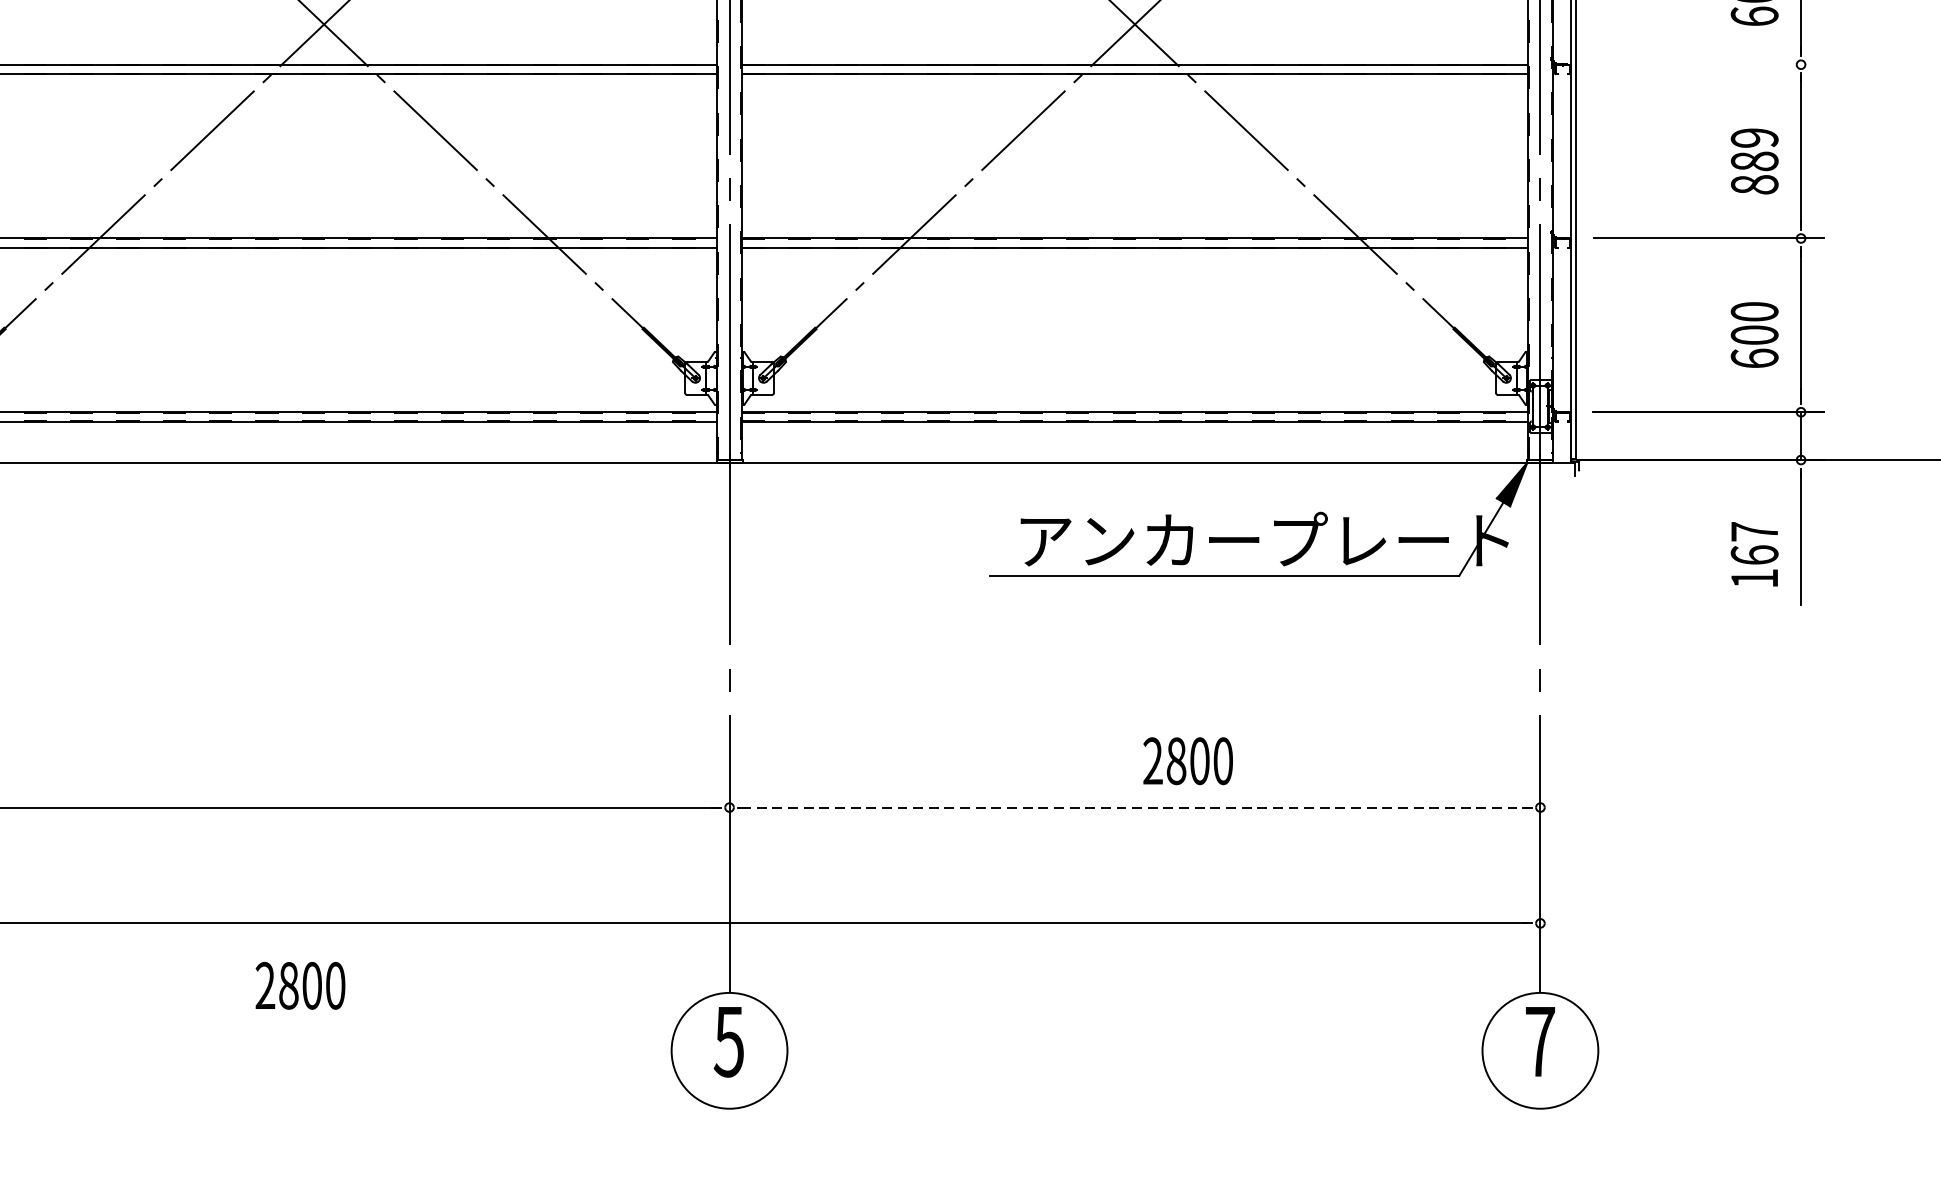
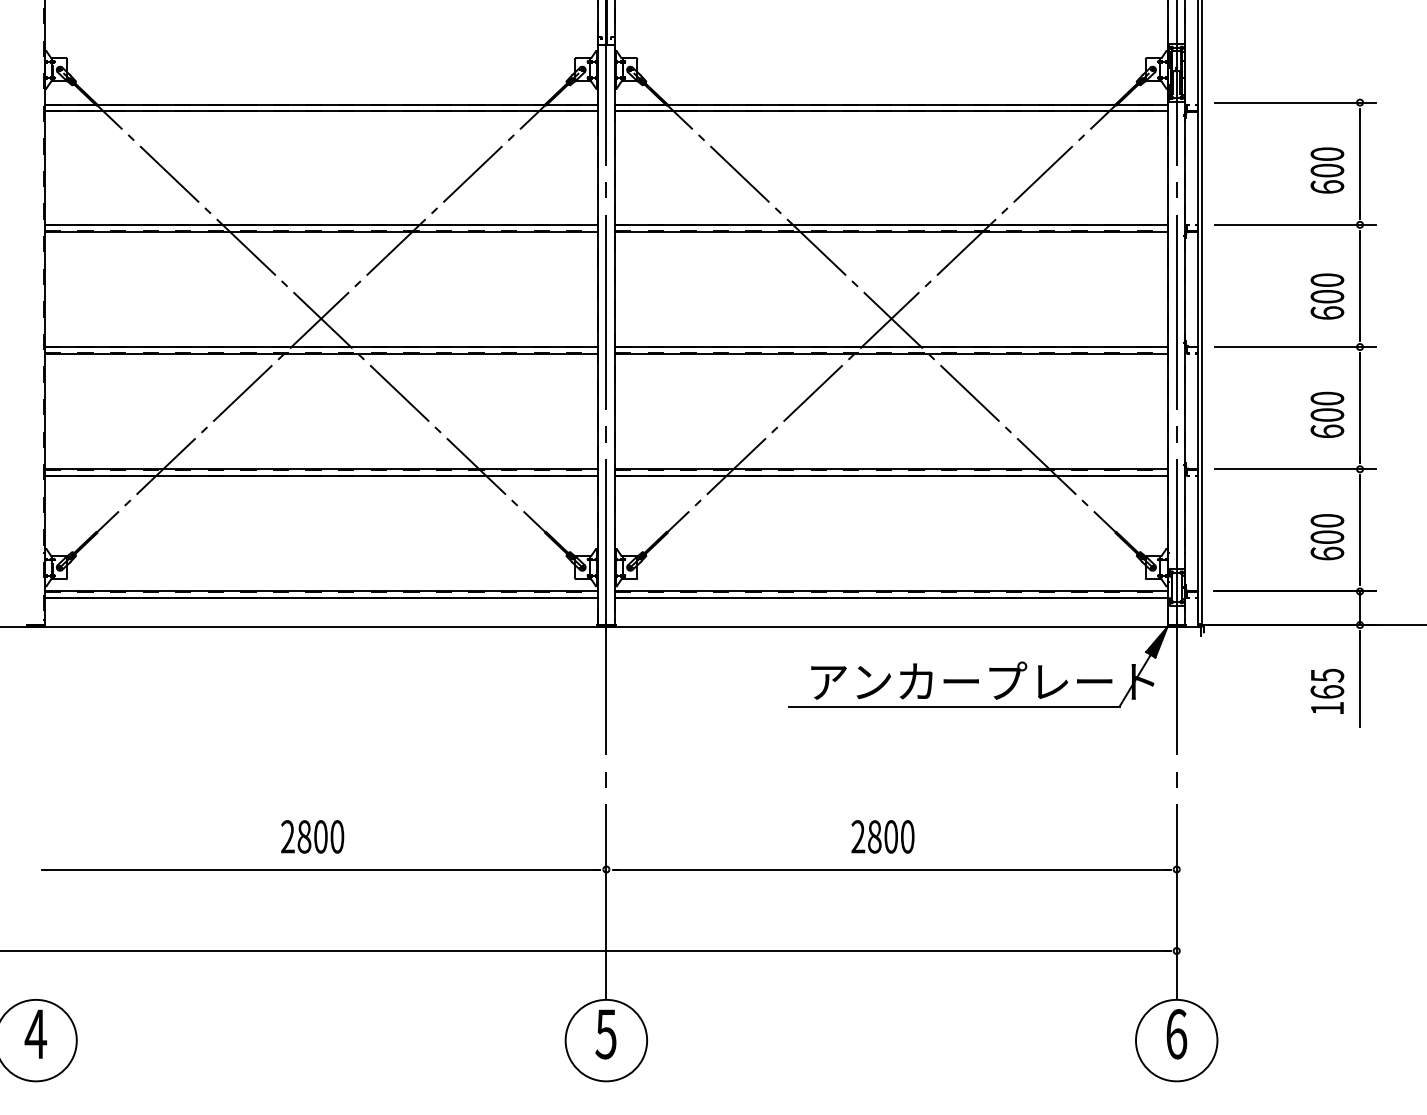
line: (1709, 65) -> (1295, 347), added
text: (1754, 160) -> (1327, 414), 889 -> 600
text: (1754, 531) -> (1327, 675), 167 -> 165
text: (1187, 760) -> (882, 836), moved
line: (1136, 807) -> (892, 869), dashed -> solid
text: (300, 985) -> (312, 836), moved
text: (1540, 1042) -> (1176, 1034), 7 -> 6

